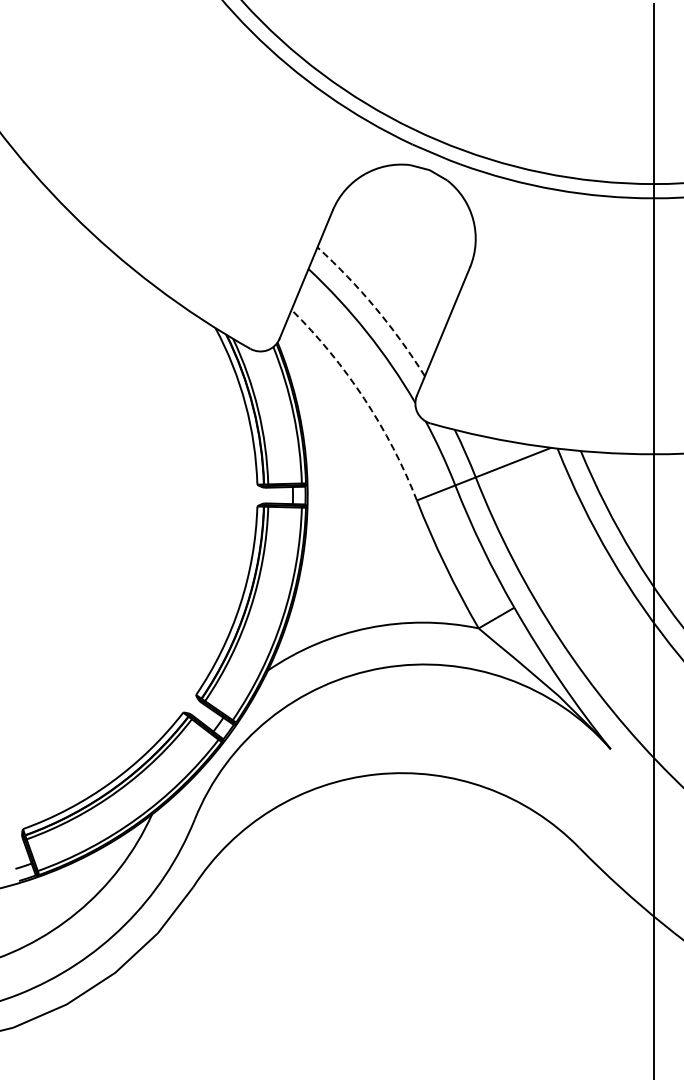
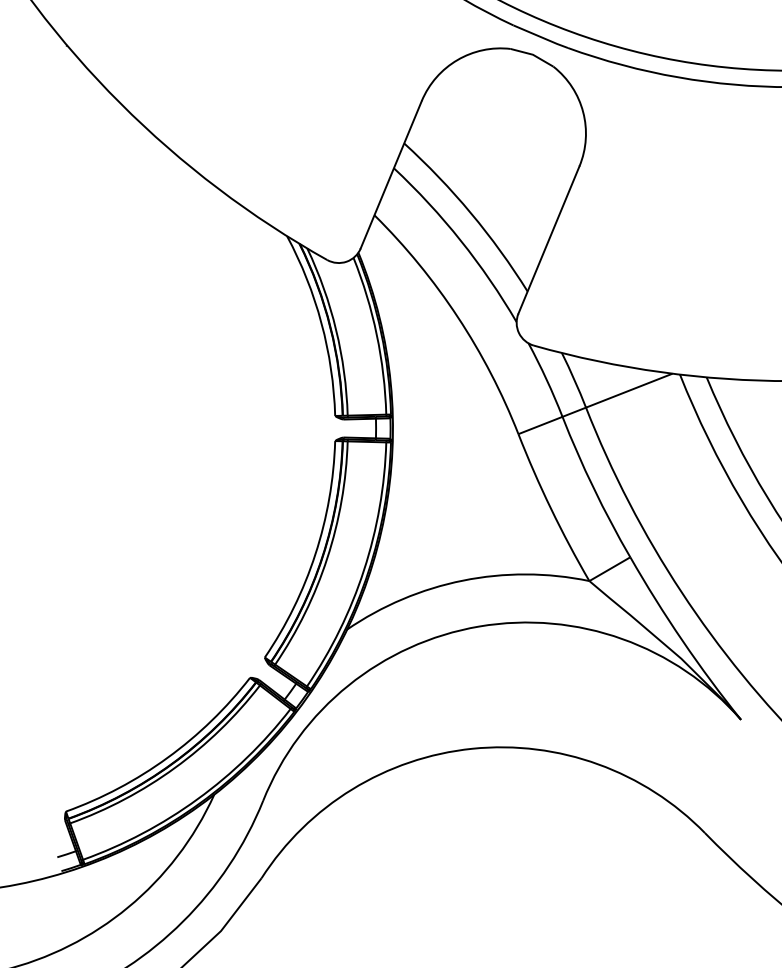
arc: (375, 308) -> (470, 213), dashed -> solid
arc: (364, 398) -> (458, 317), dashed -> solid

